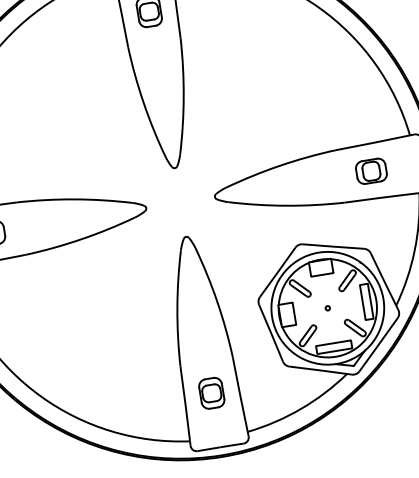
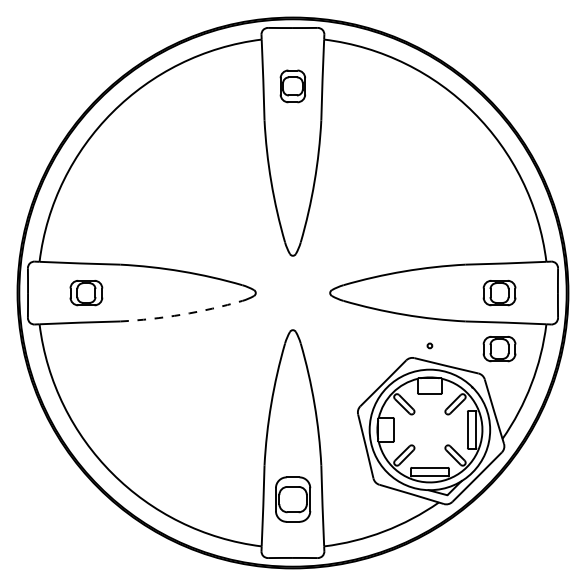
part: (379, 223) -> (499, 349), added
arc: (80, 239) -> (181, 314), solid -> dashed
circle: (327, 307) -> (429, 345), moved
part: (211, 393) -> (292, 499), size x1.4

